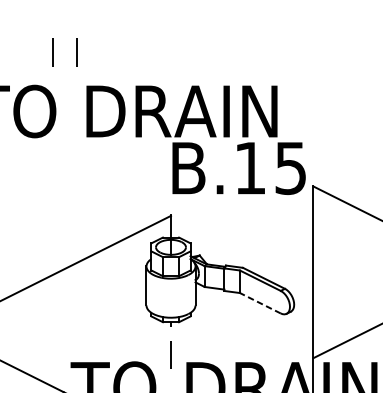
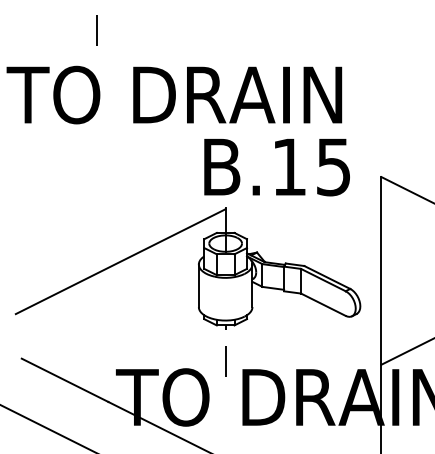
line: (76, 52) -> (122, 30), removed
text: (238, 168) -> (276, 167), moved
line: (260, 303) -> (323, 304), dashed -> solid

